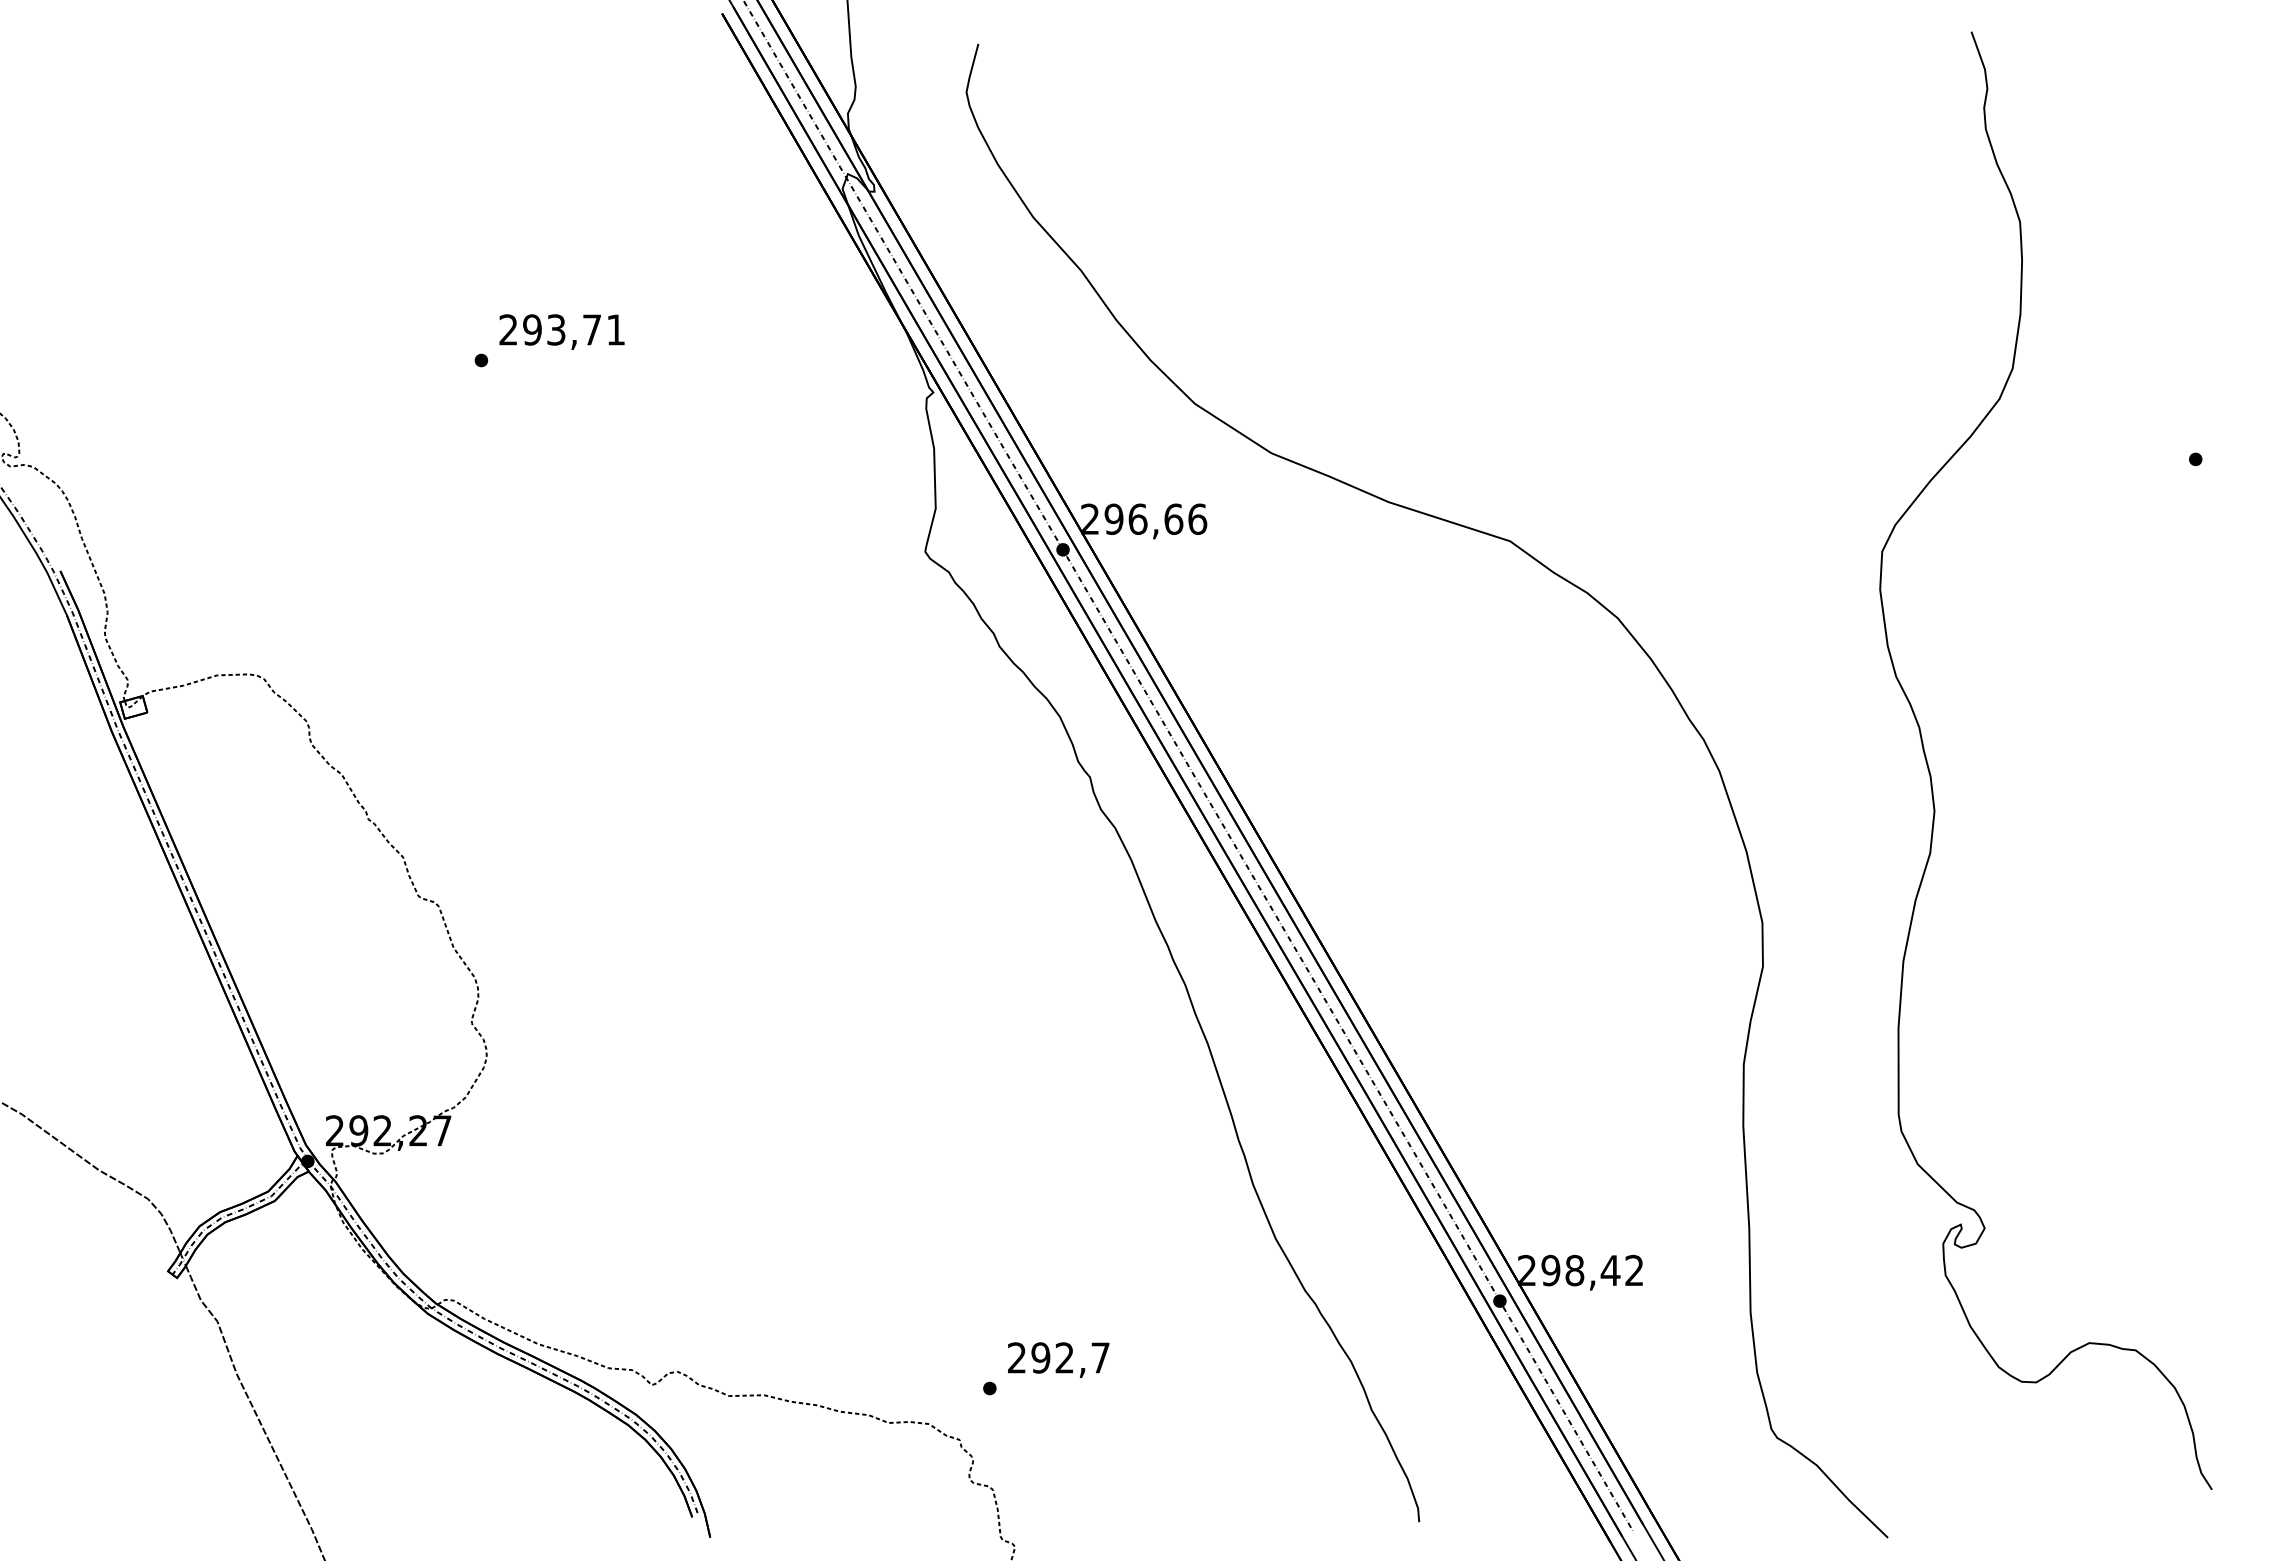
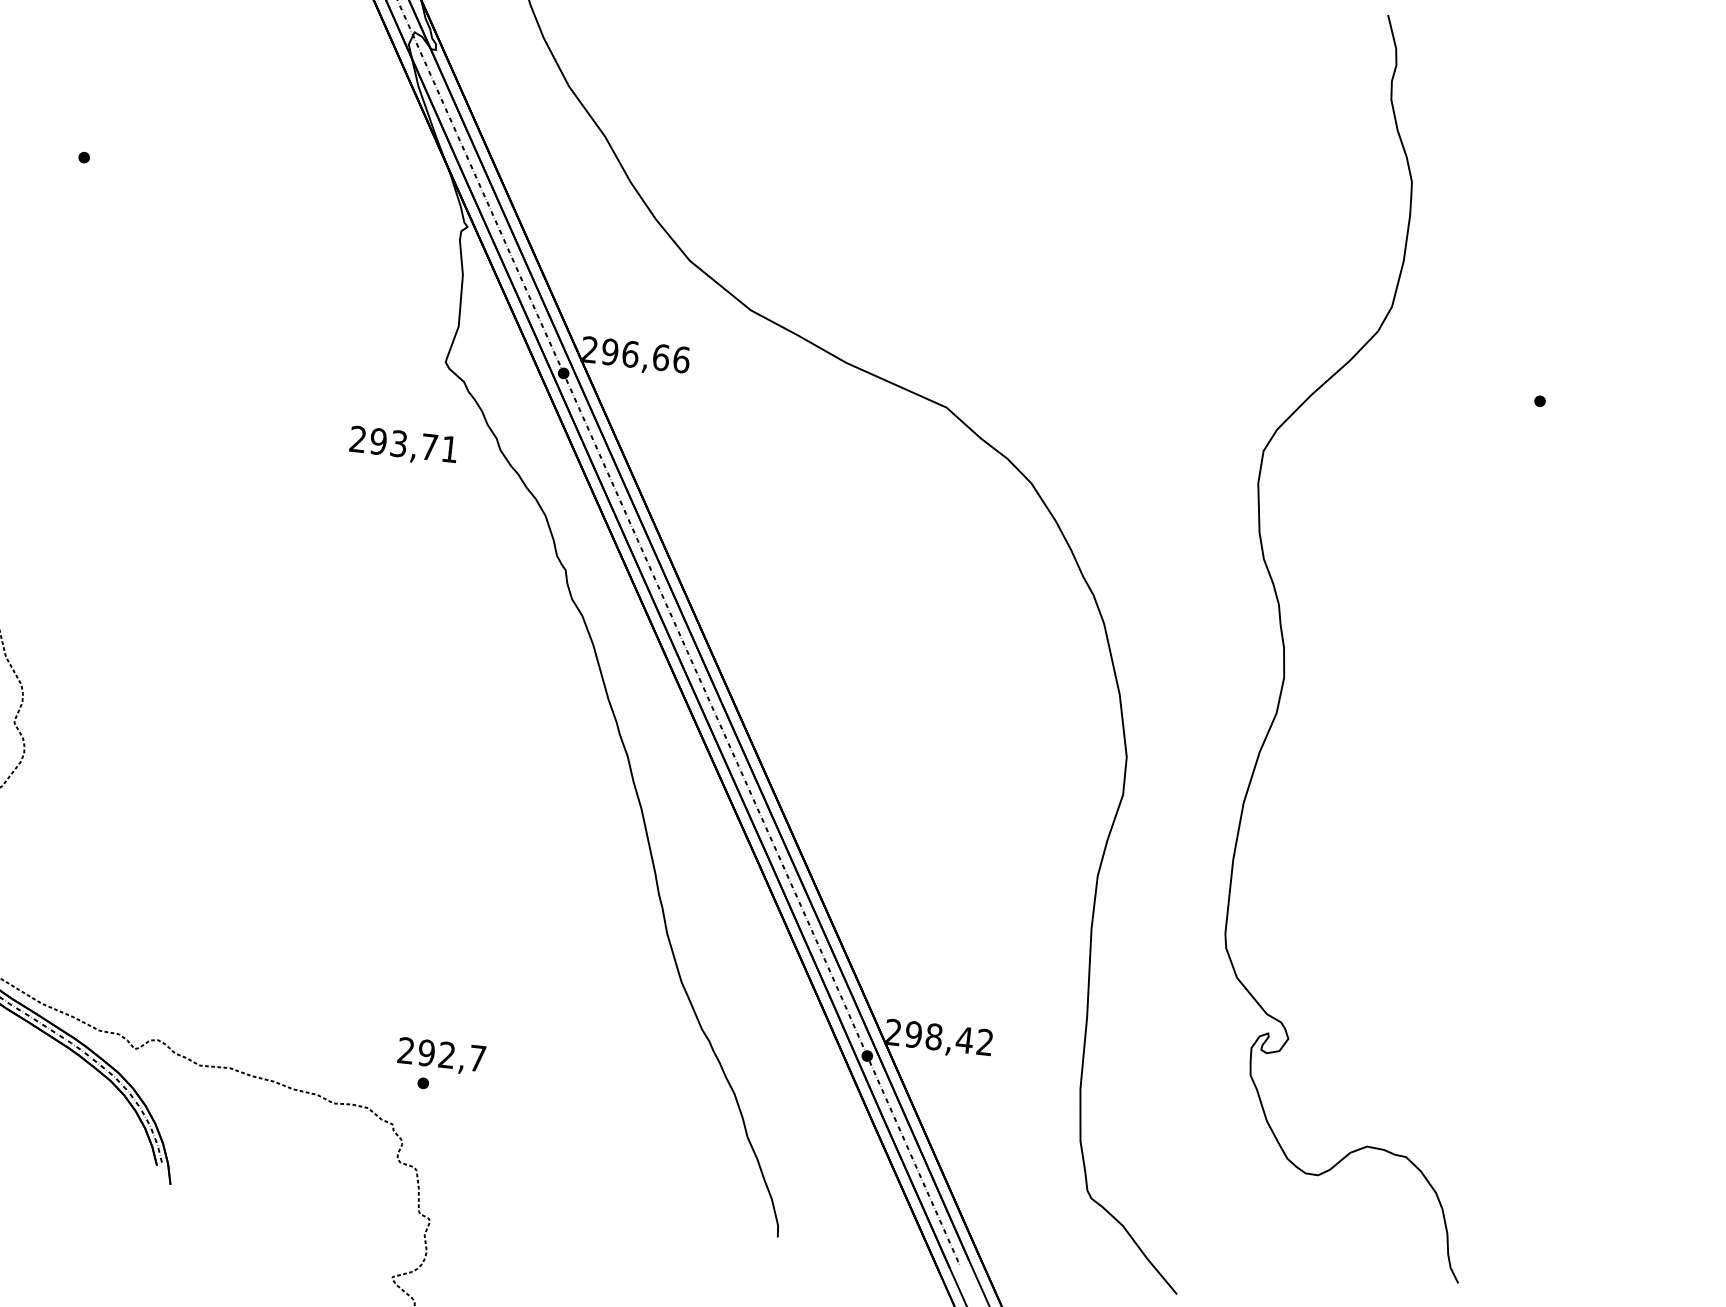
text: (561, 331) -> (403, 445), moved
text: (1058, 1359) -> (441, 1055), moved

